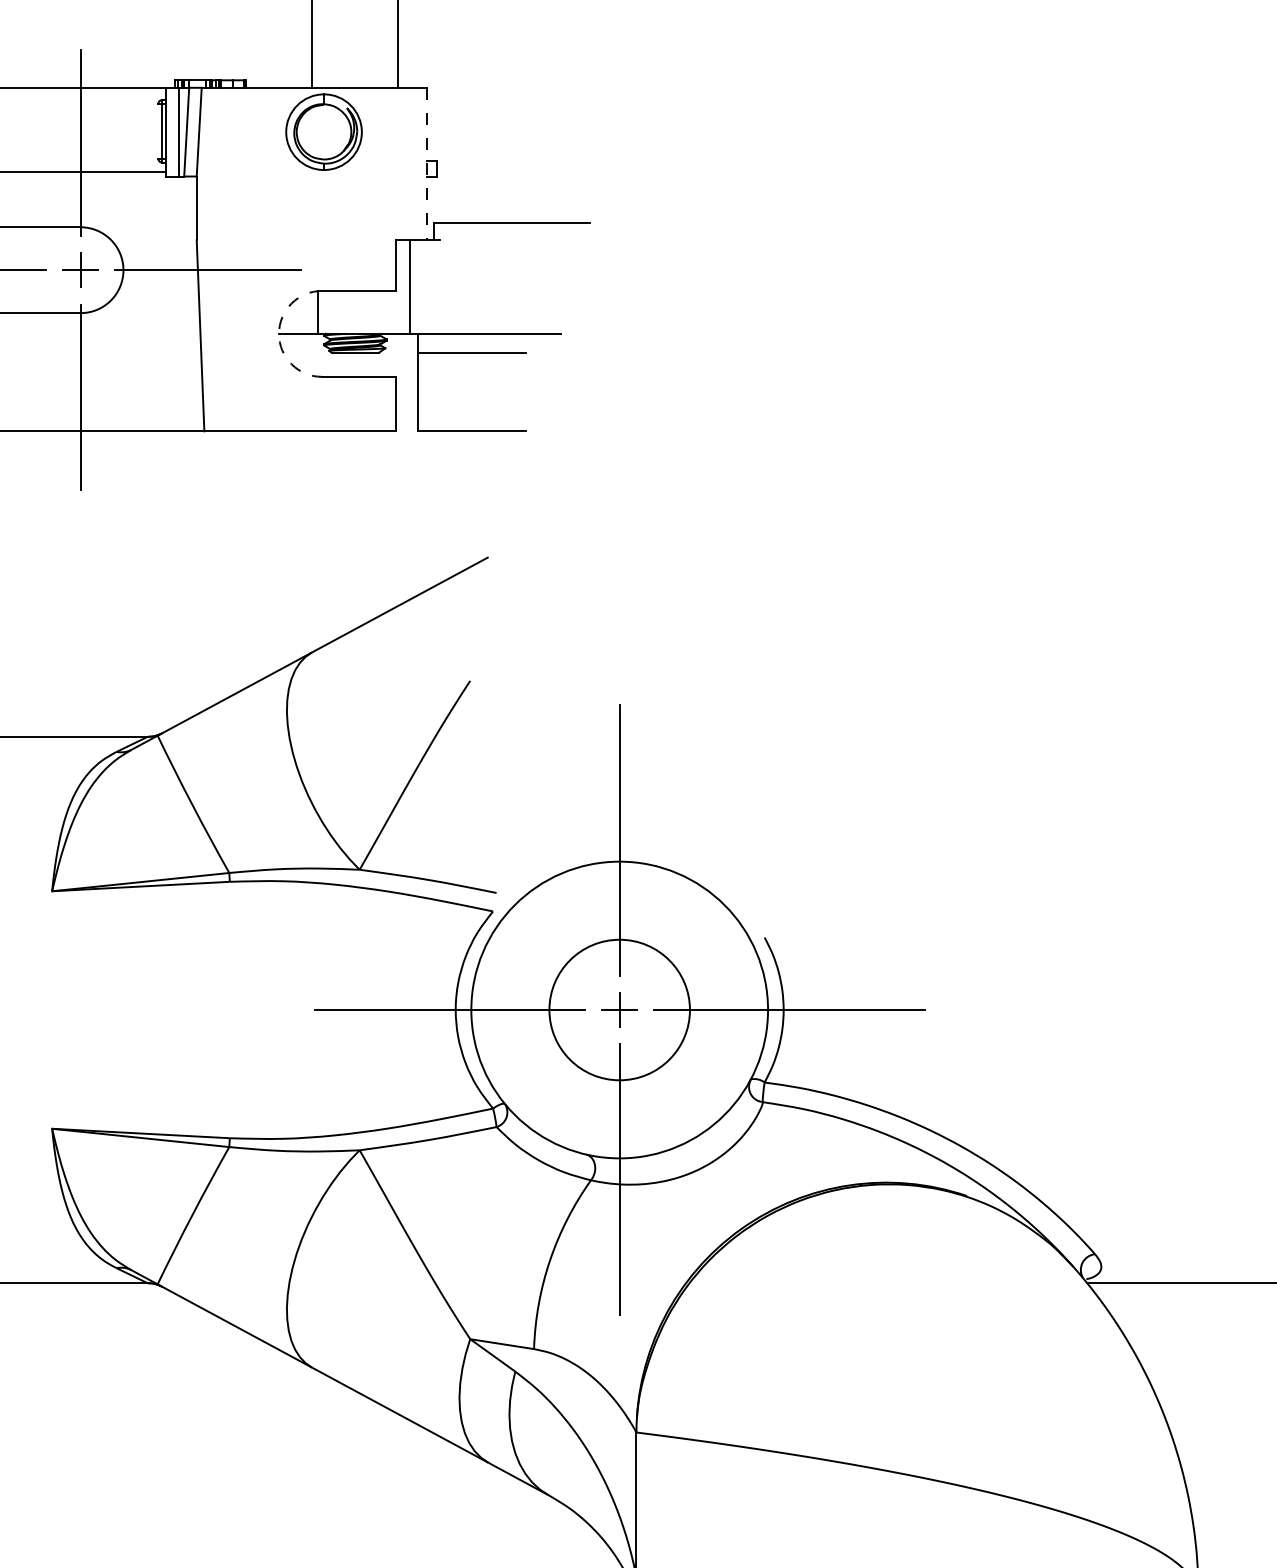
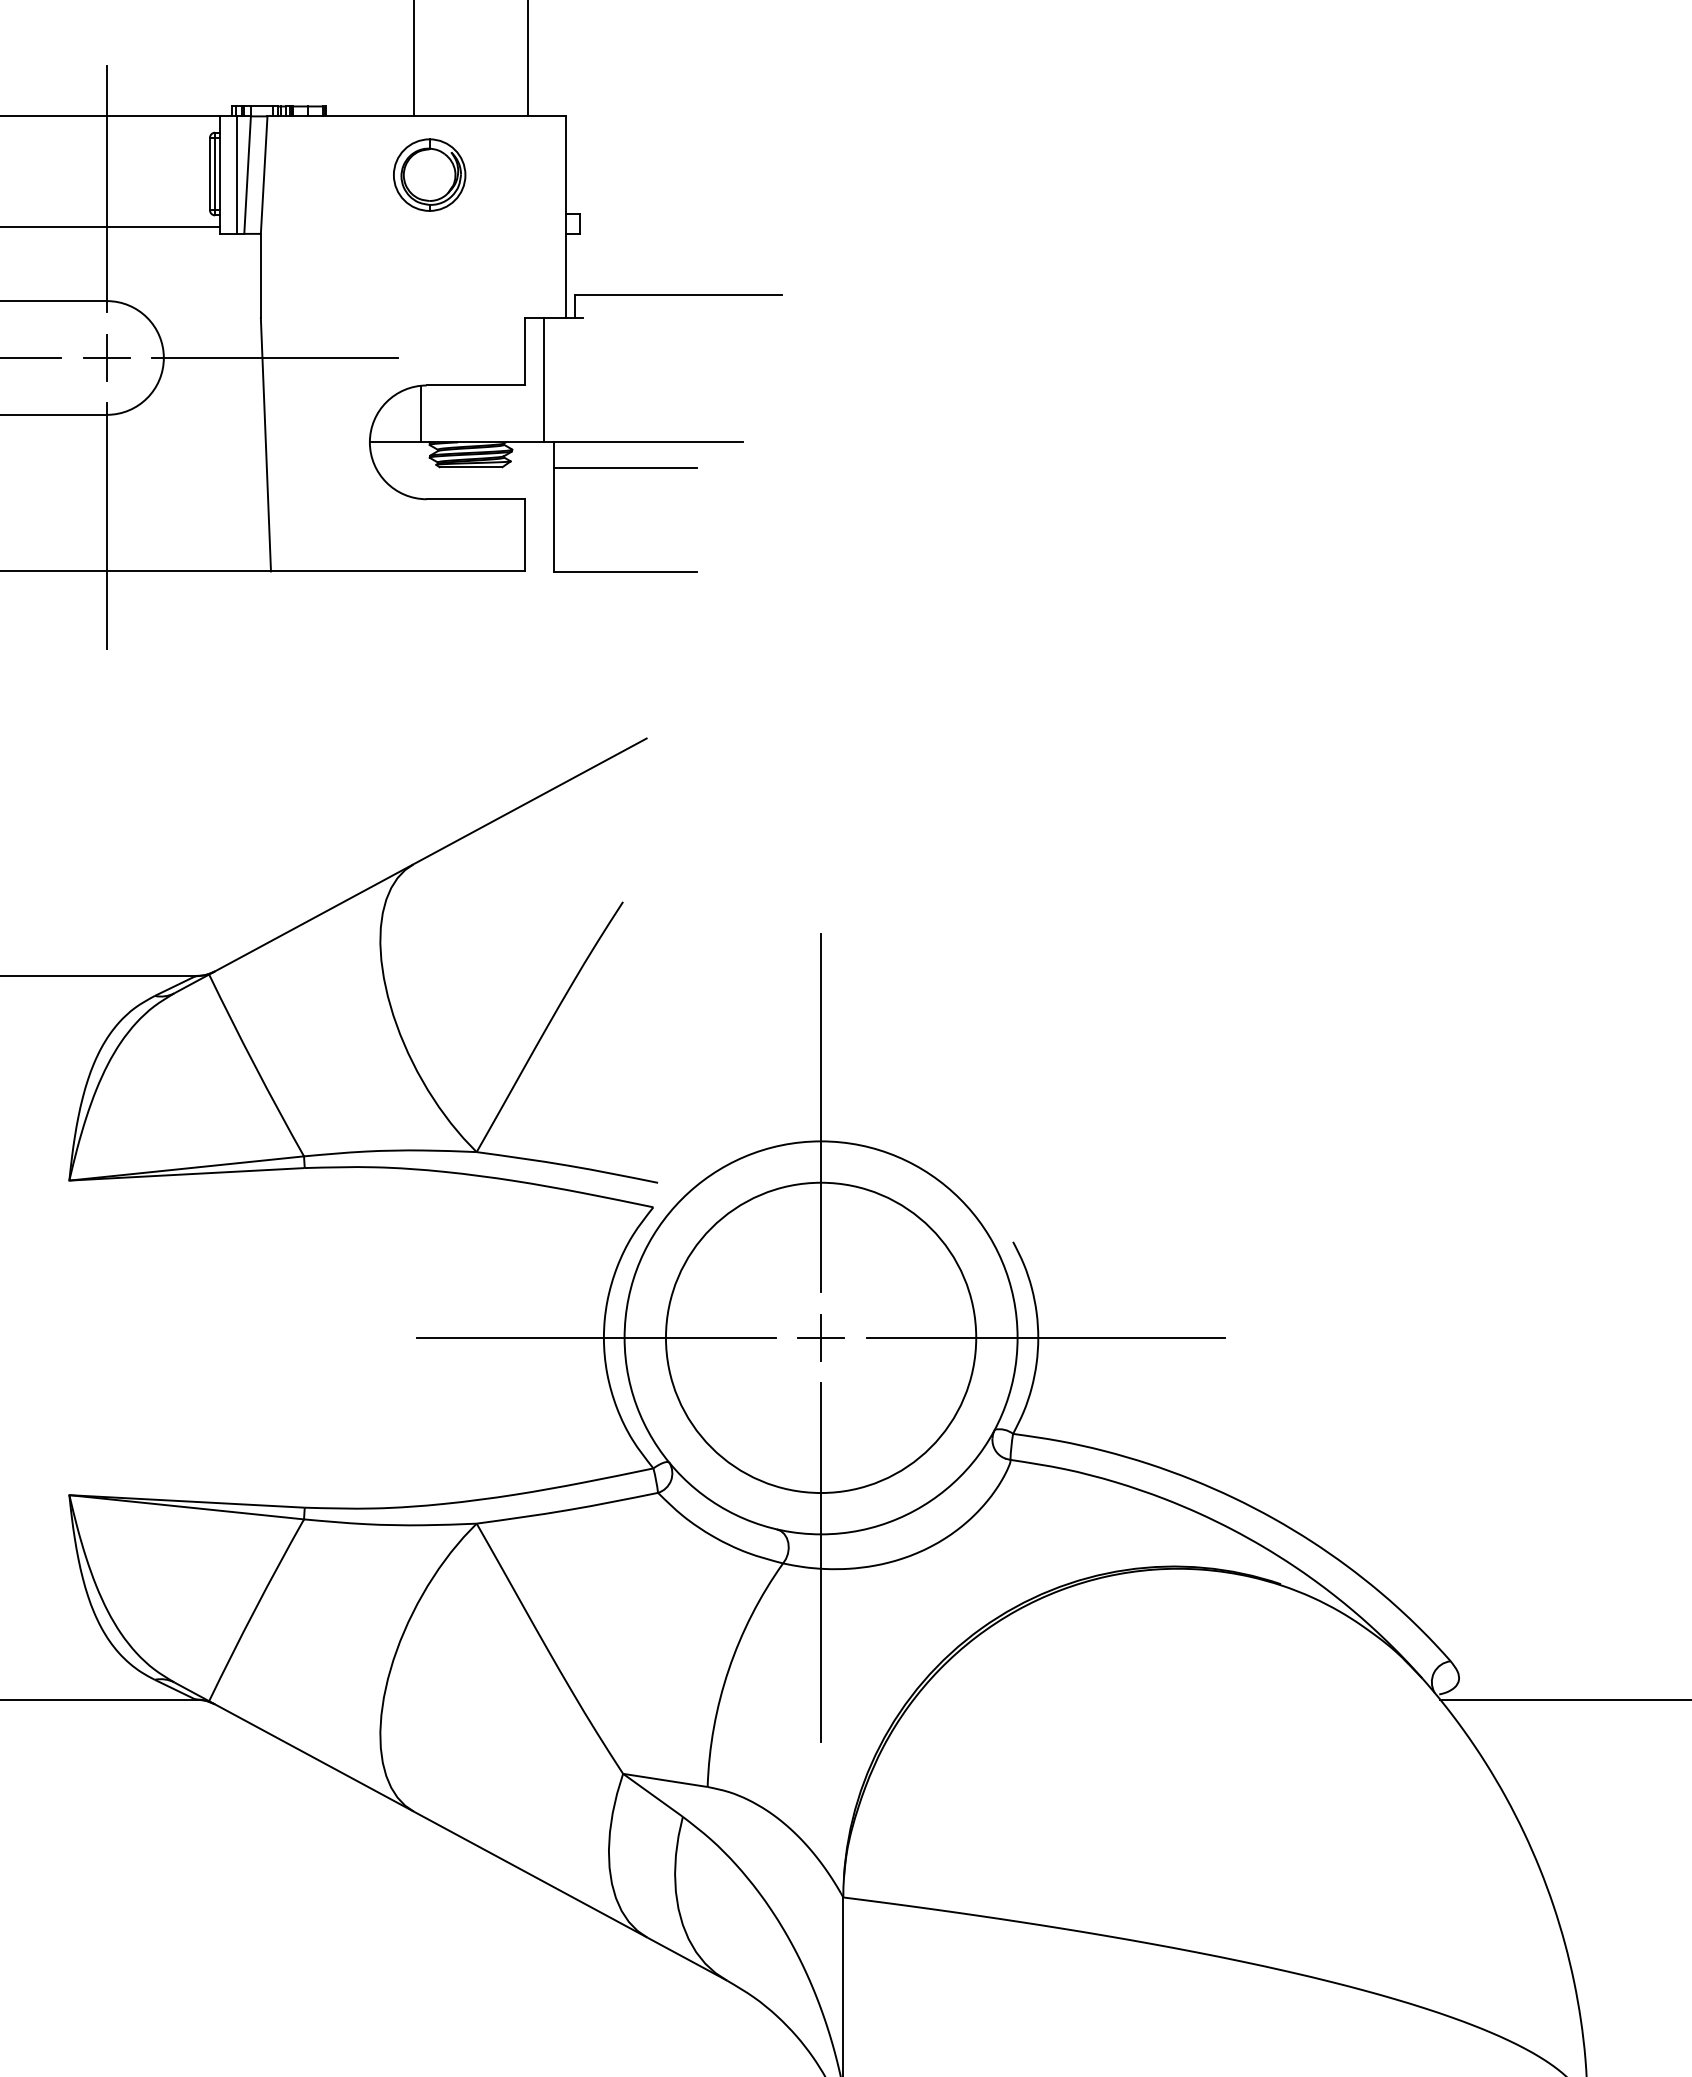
line: (157, 130) -> (209, 173), added
part: (324, 131) -> (429, 174), size x0.71
line: (427, 164) -> (566, 217), dashed -> solid
arc: (278, 334) -> (369, 442), dashed -> solid
circle: (619, 1009) -> (820, 1337), size x1.67

